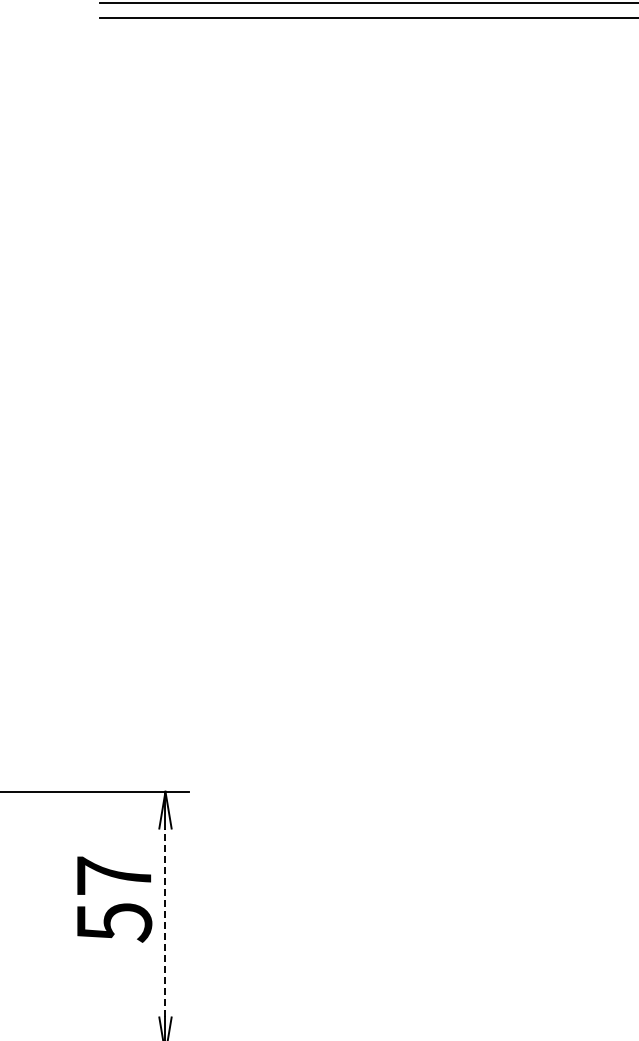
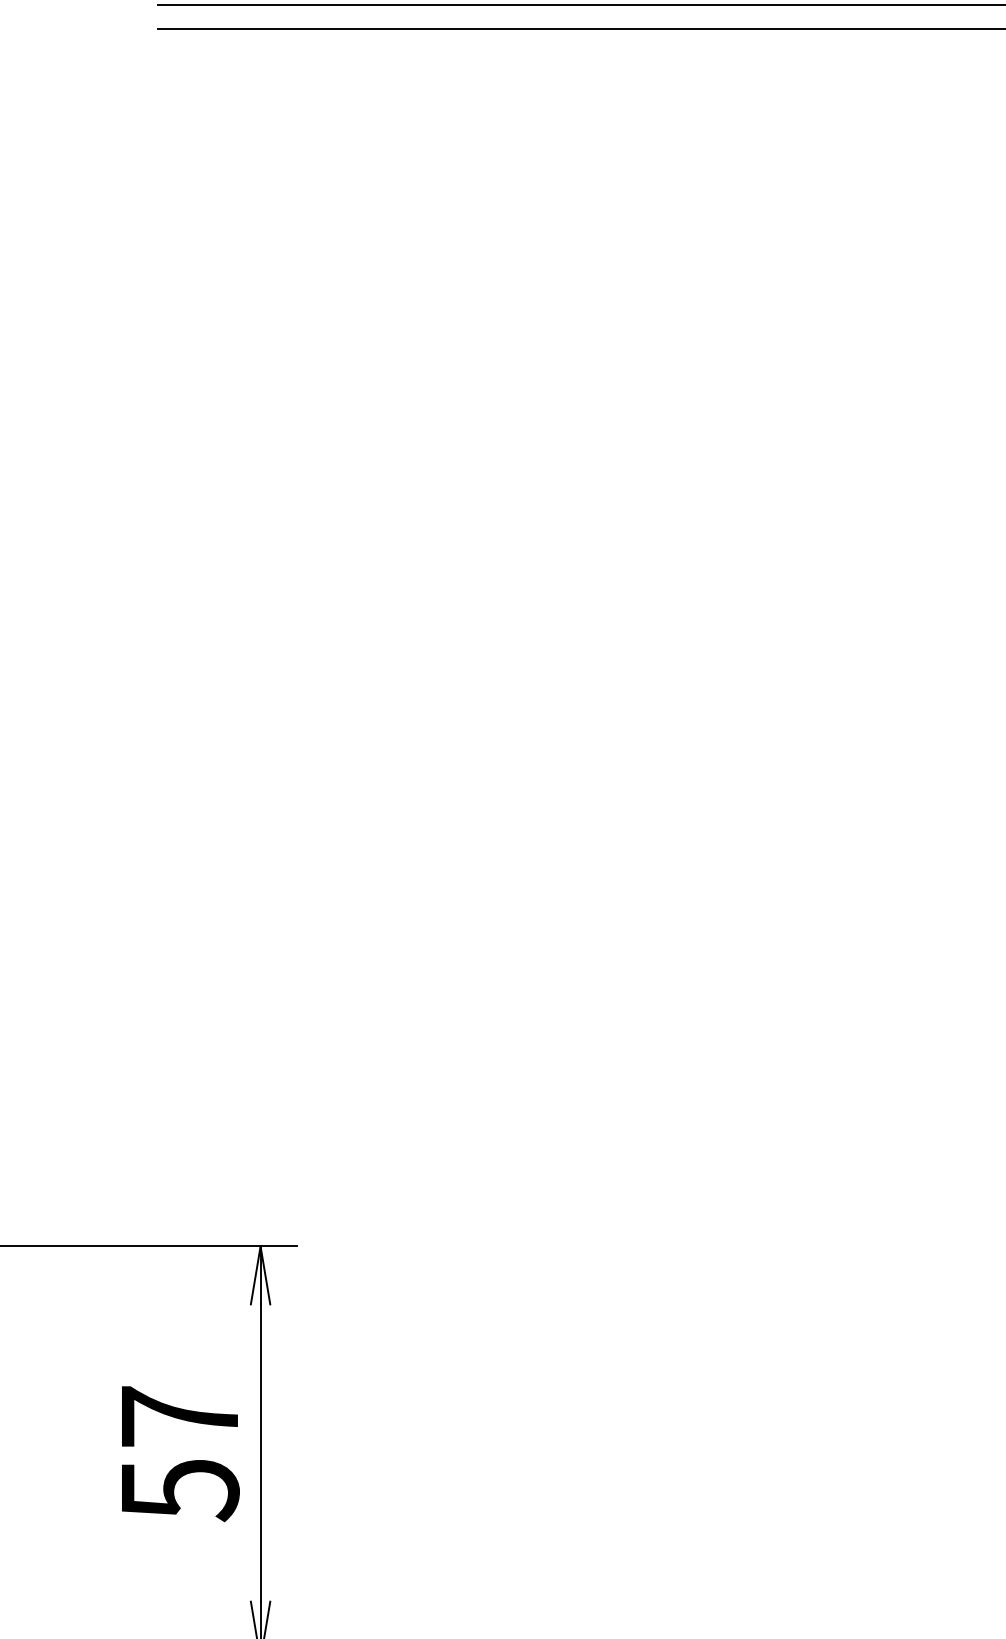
text: (114, 899) -> (180, 1453), moved
line: (165, 922) -> (260, 1452), dashed -> solid

